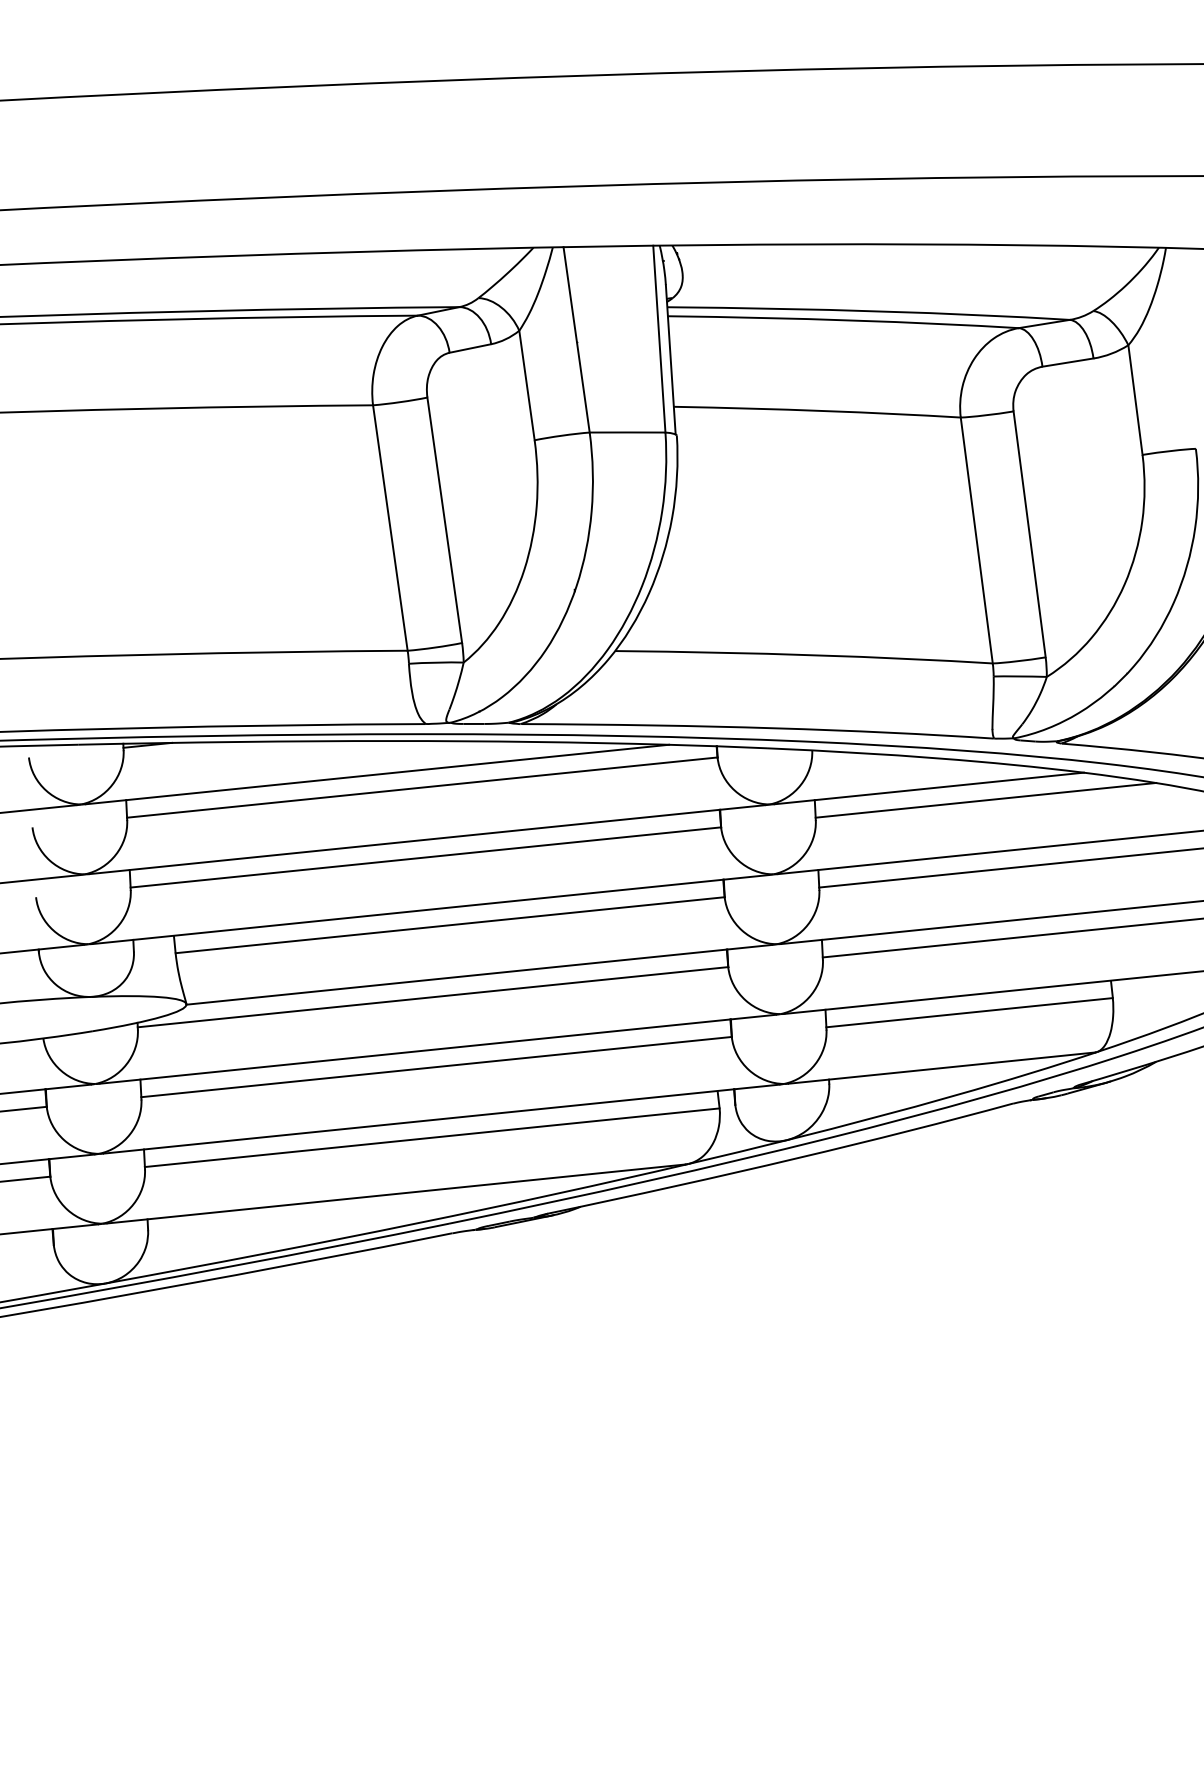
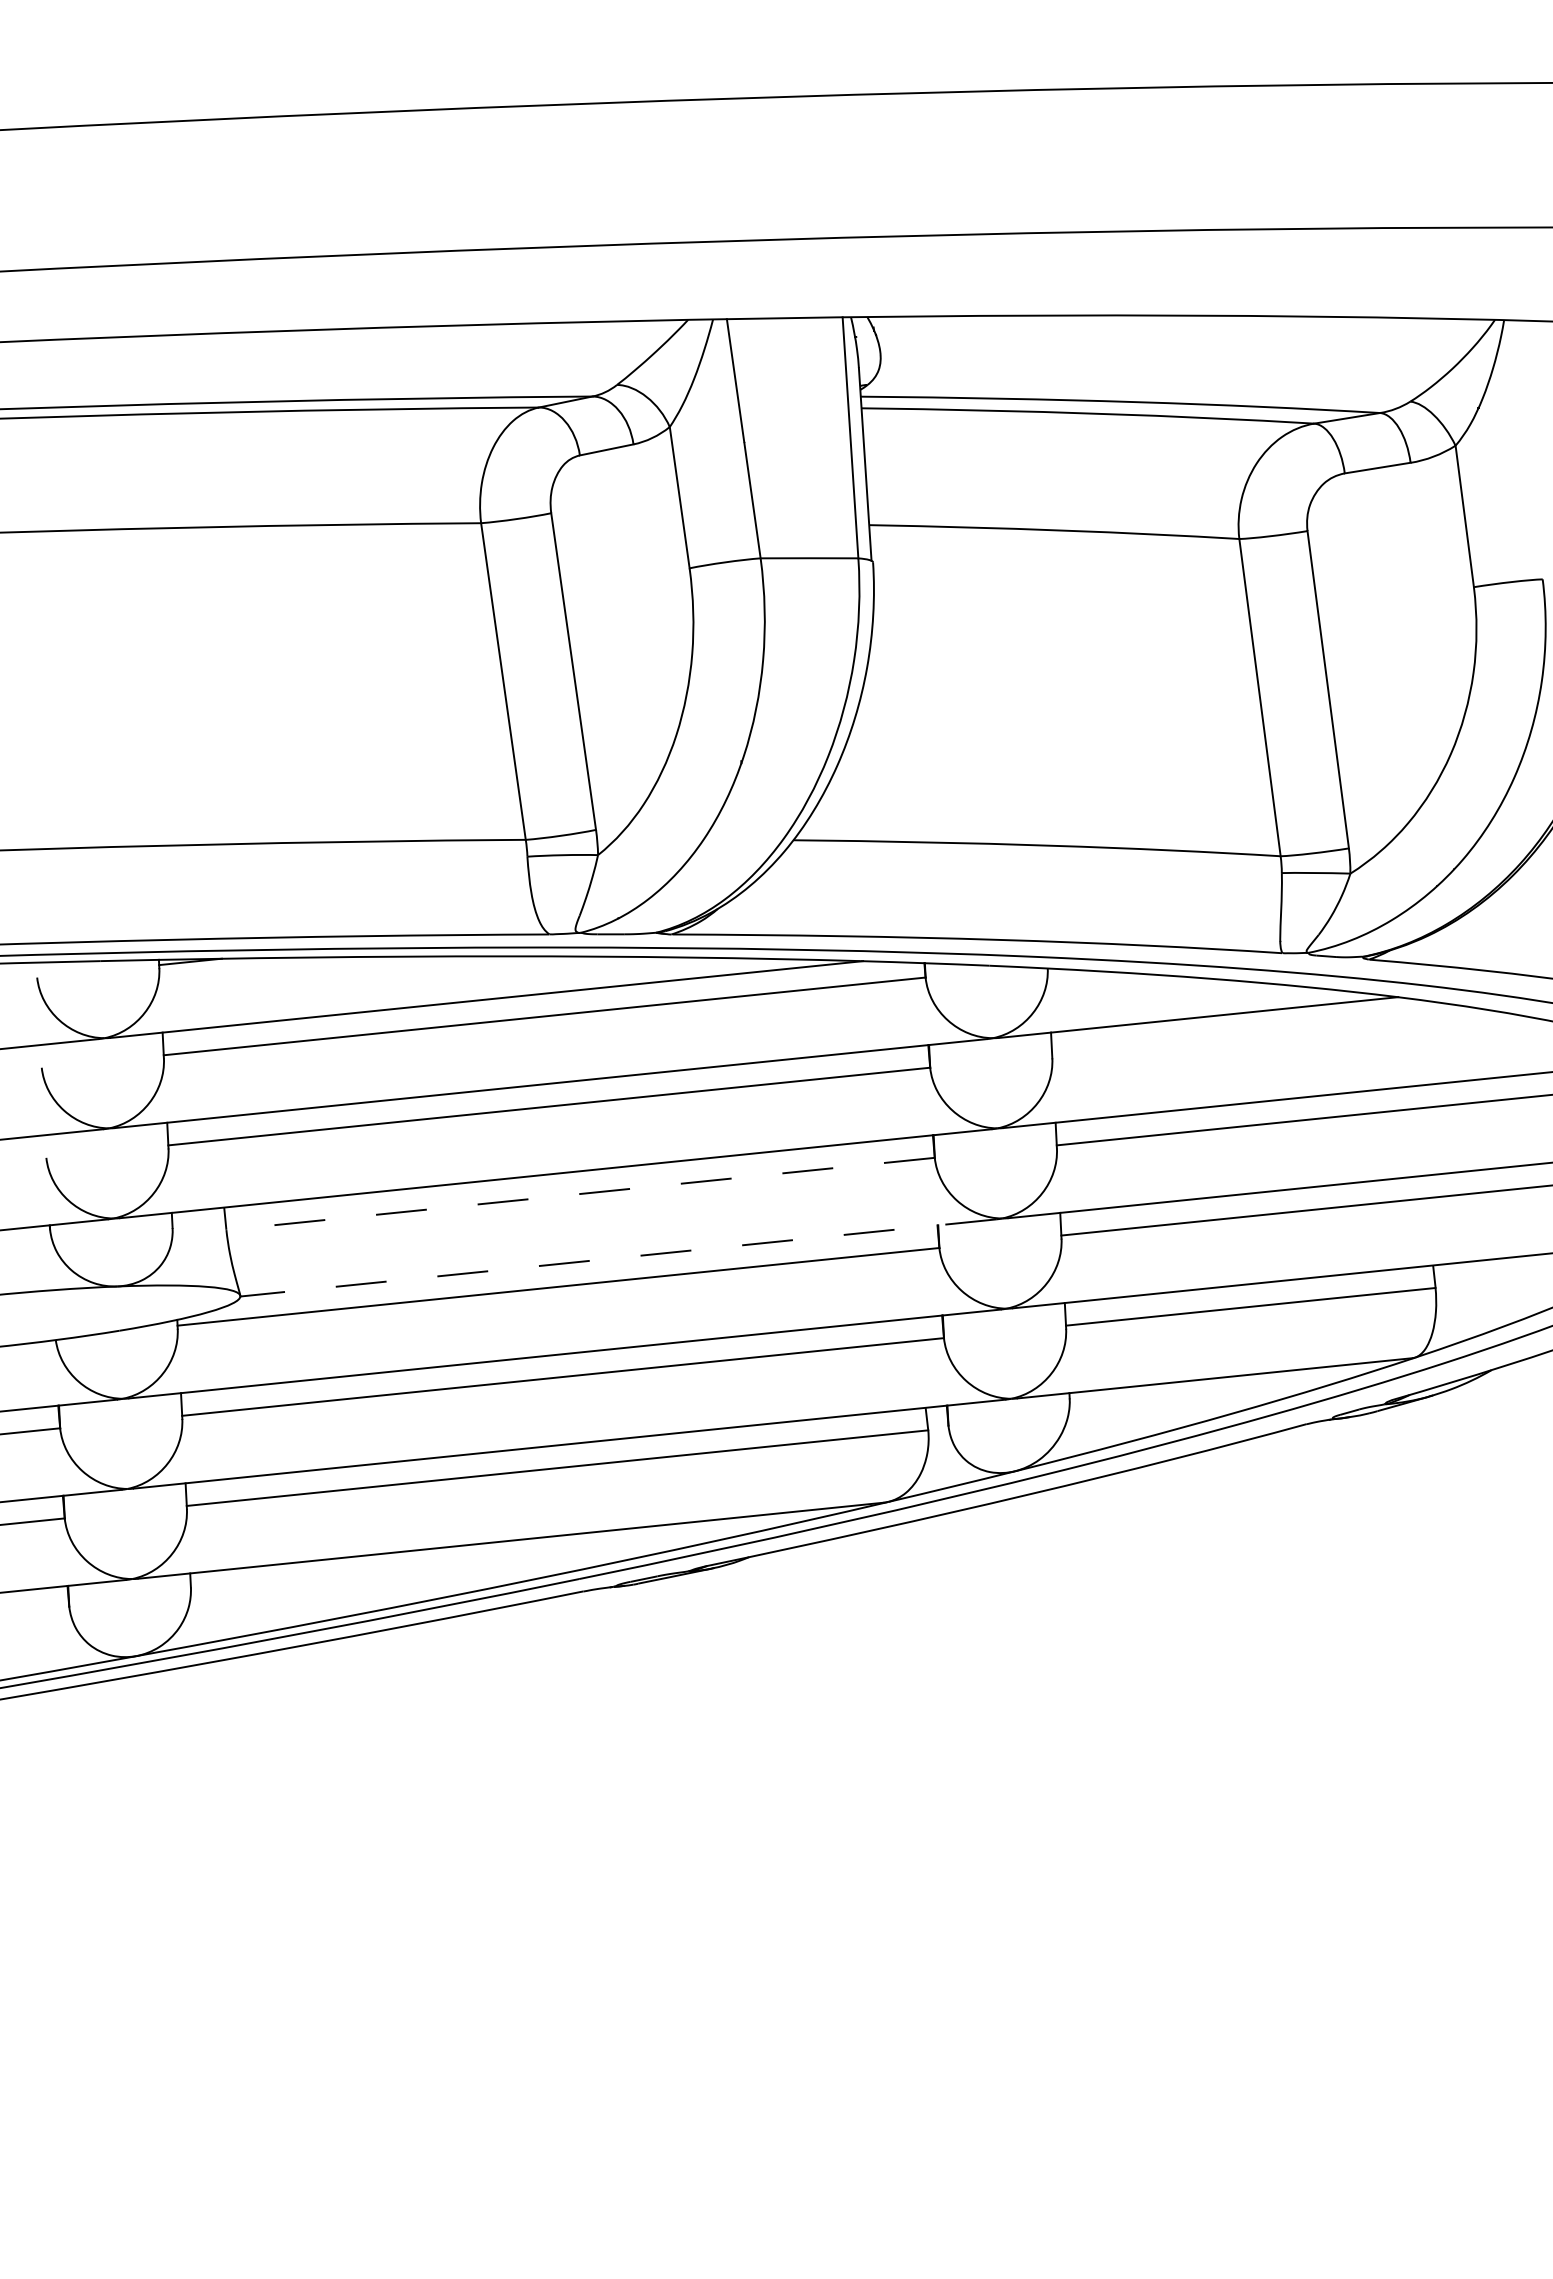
line: (985, 800) -> (1271, 1032), removed
line: (450, 925) -> (580, 1194), solid -> dashed
line: (479, 974) -> (618, 1257), solid -> dashed

